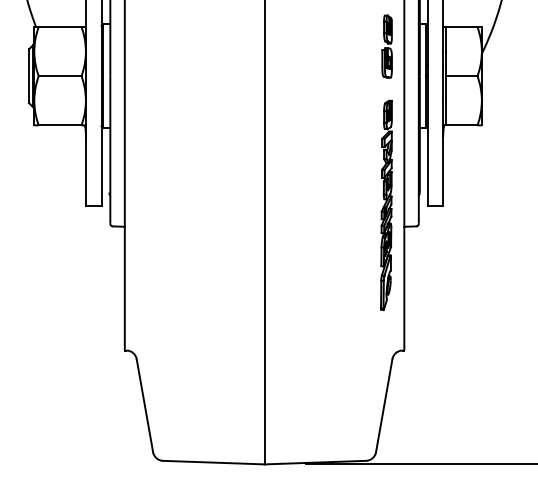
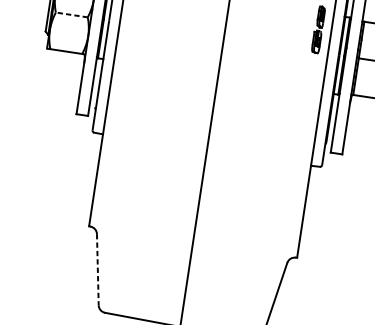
line: (59, 76) -> (71, 15), solid -> dashed
part: (386, 205) -> (300, 147), removed
line: (144, 406) -> (97, 270), solid -> dashed

